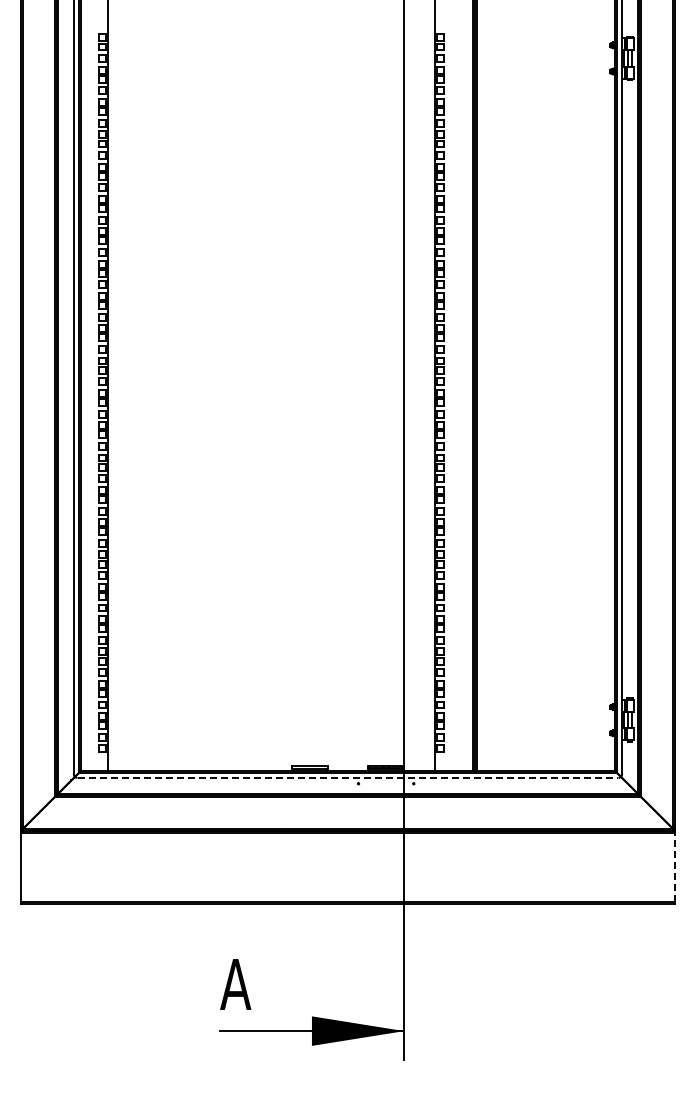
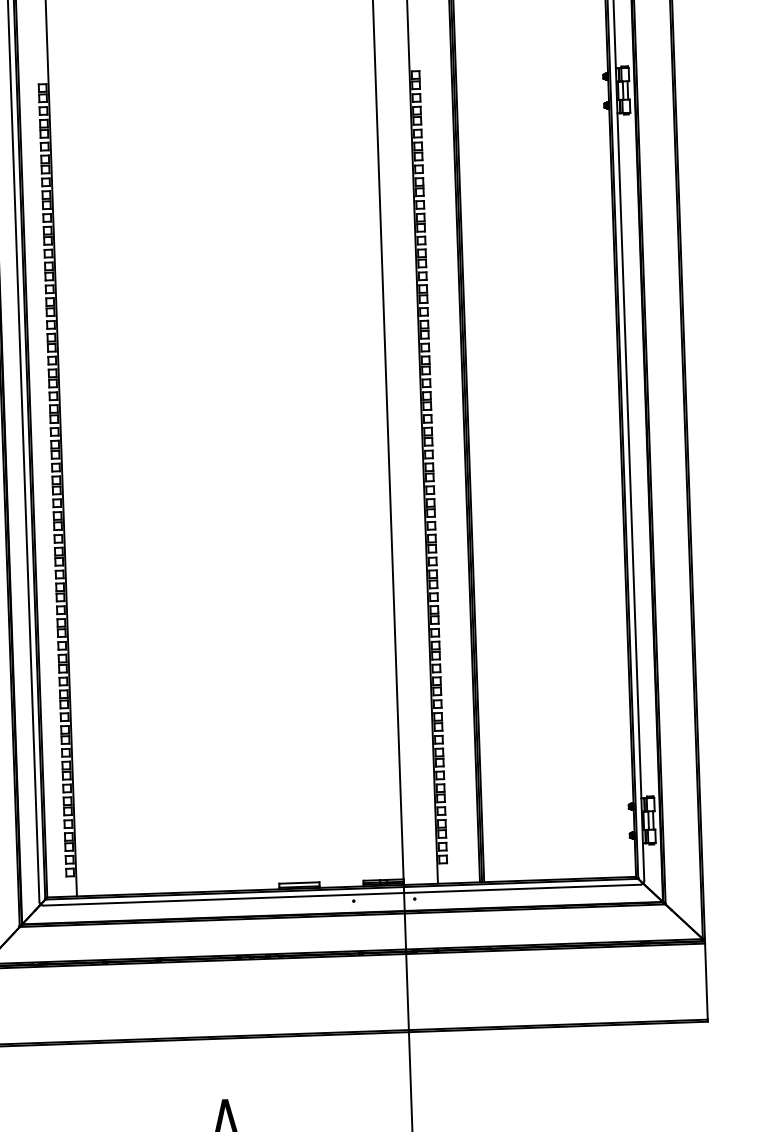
line: (348, 777) -> (342, 894), dashed -> solid
line: (675, 867) -> (706, 981), dashed -> solid

